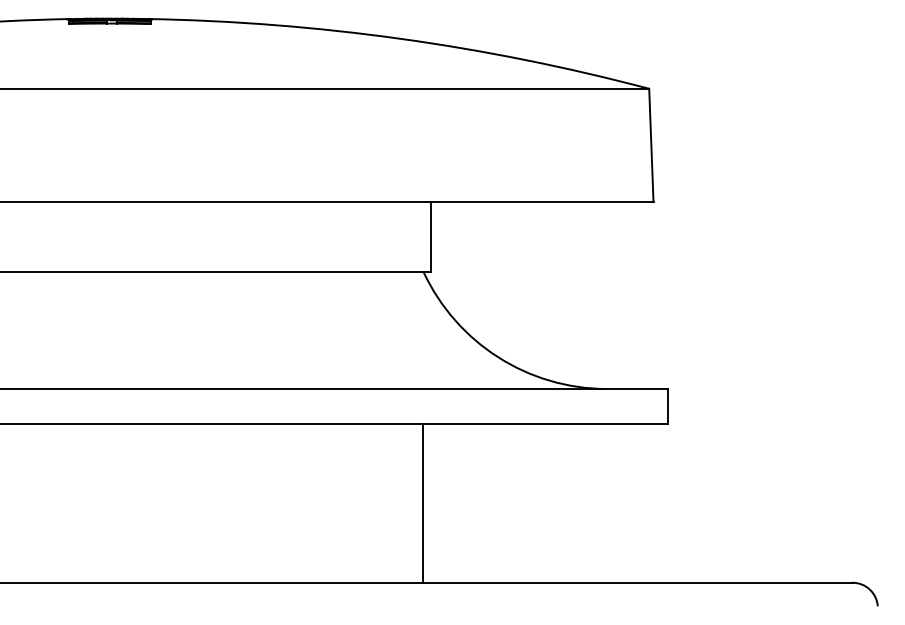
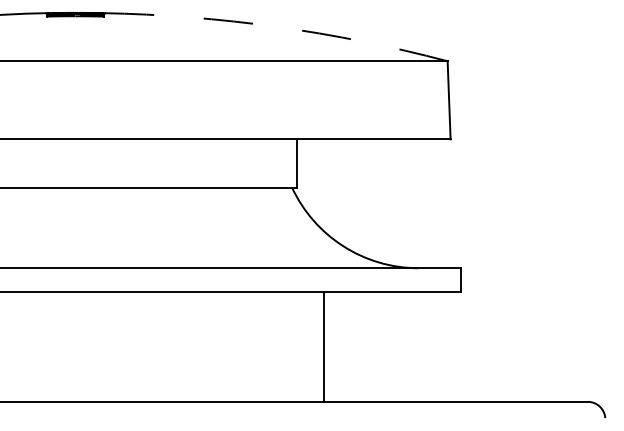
arc: (401, 38) -> (276, 26), solid -> dashed
line: (422, 502) -> (323, 346), moved

